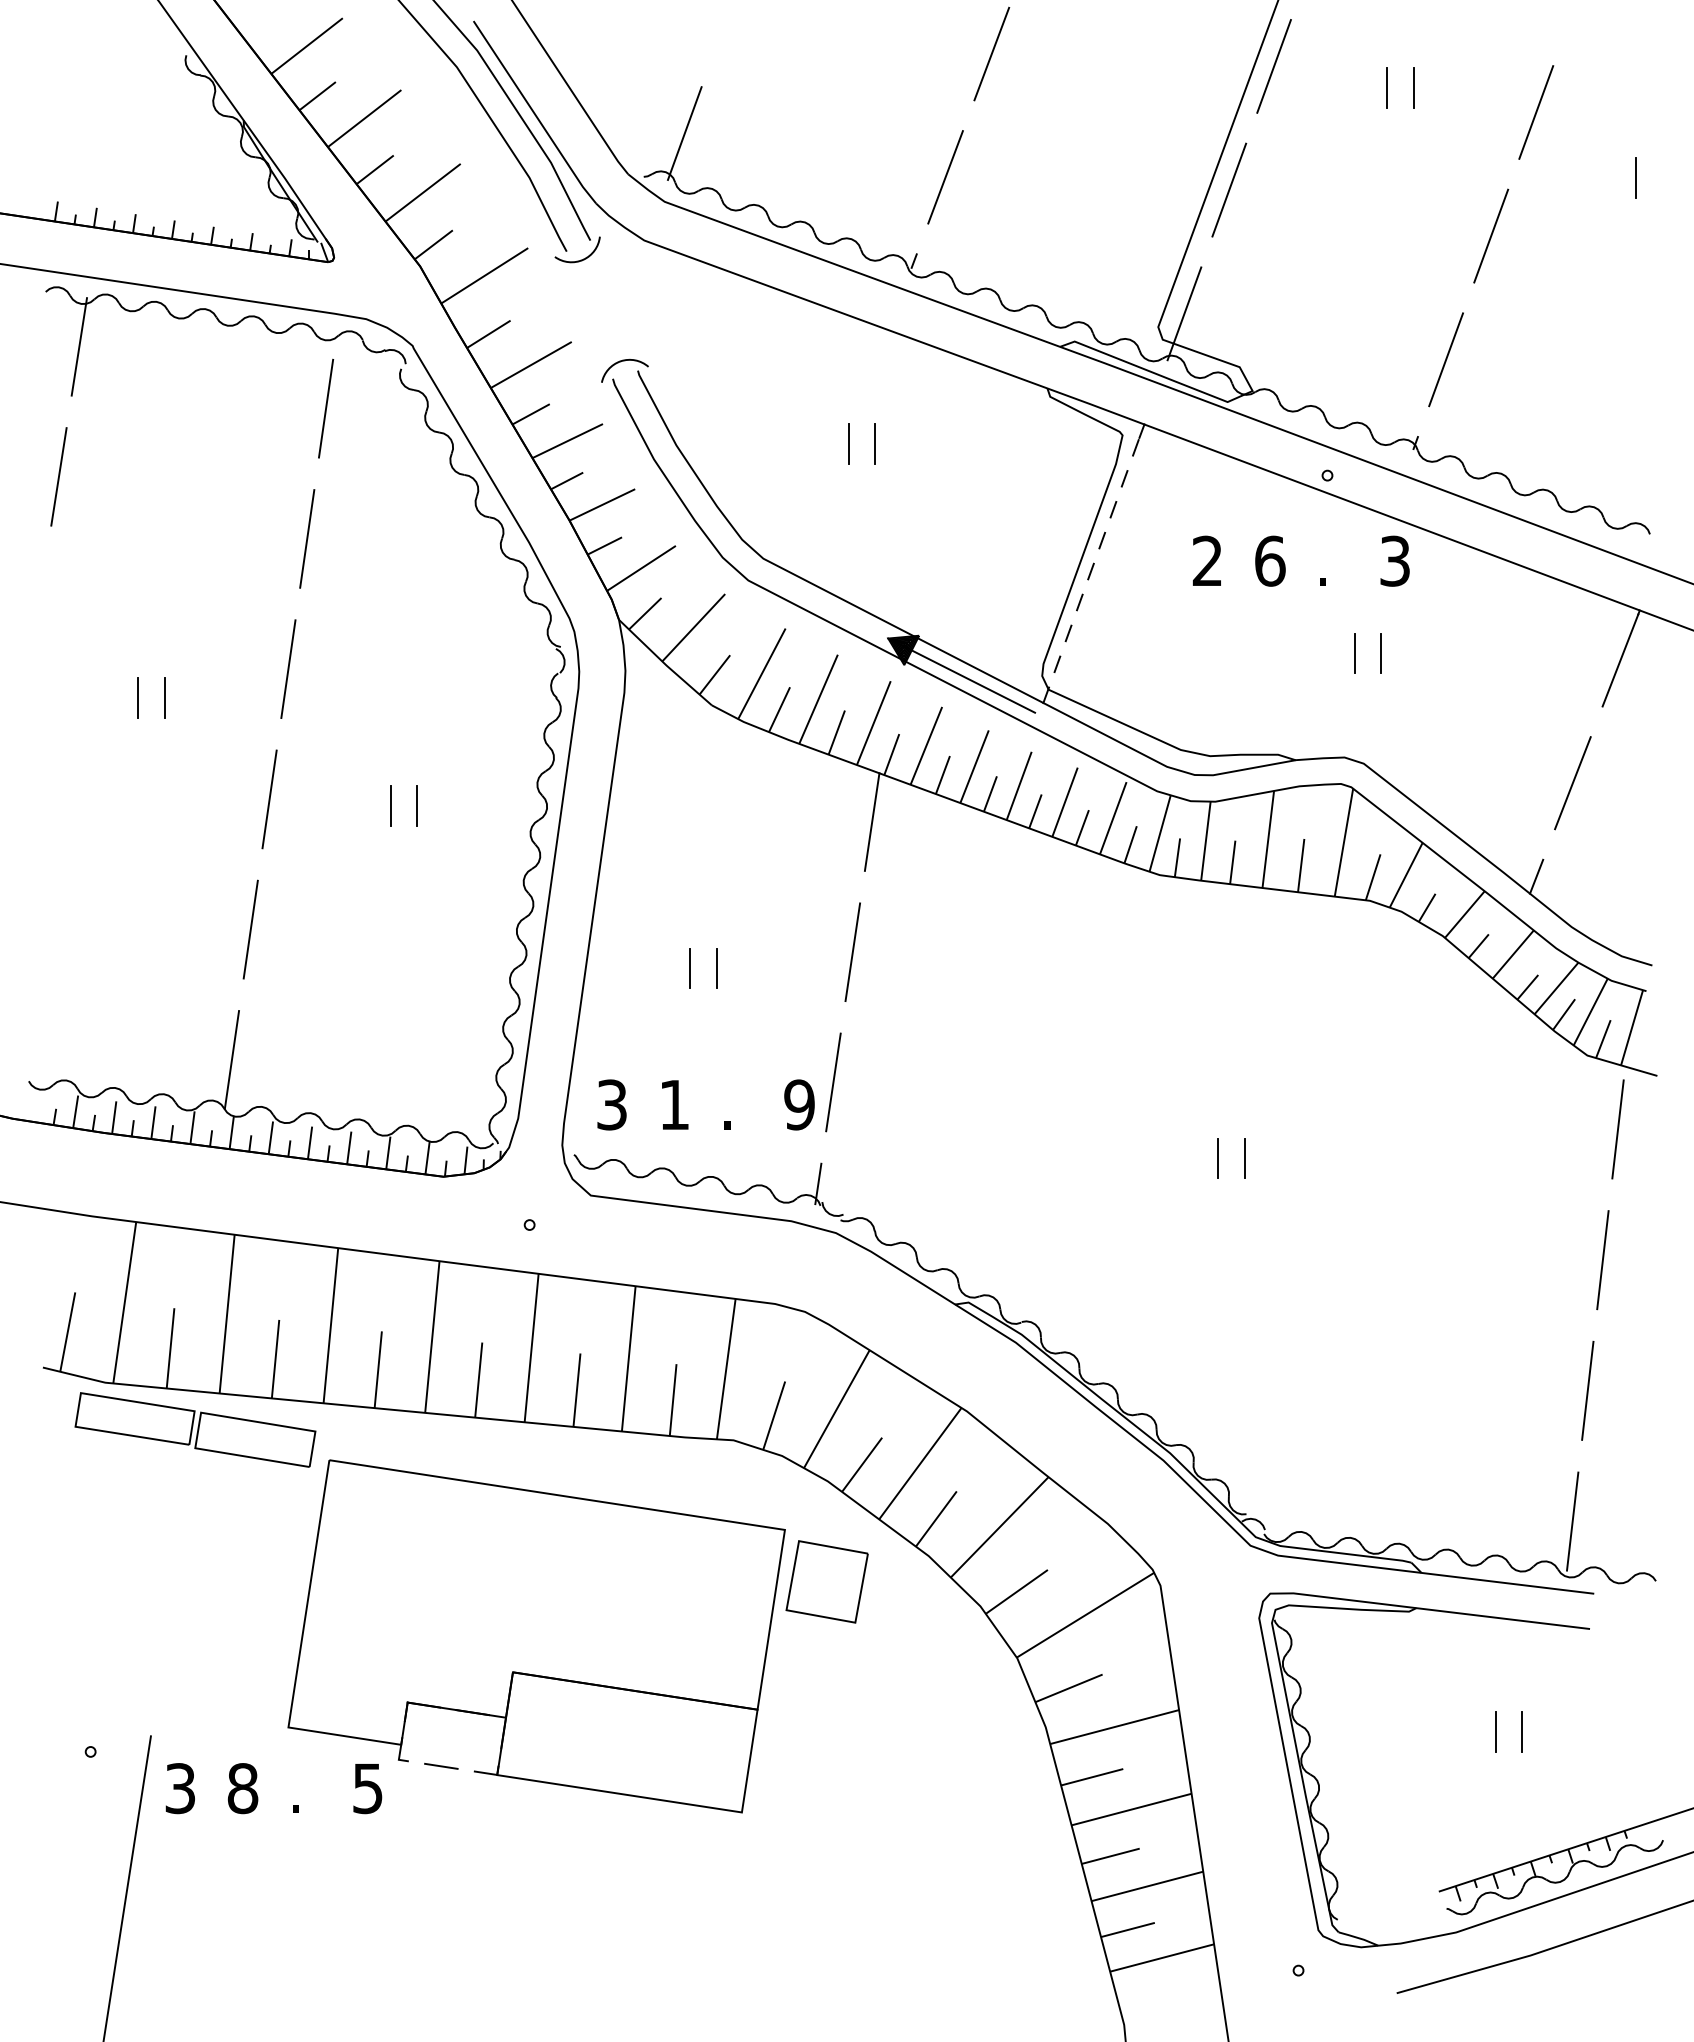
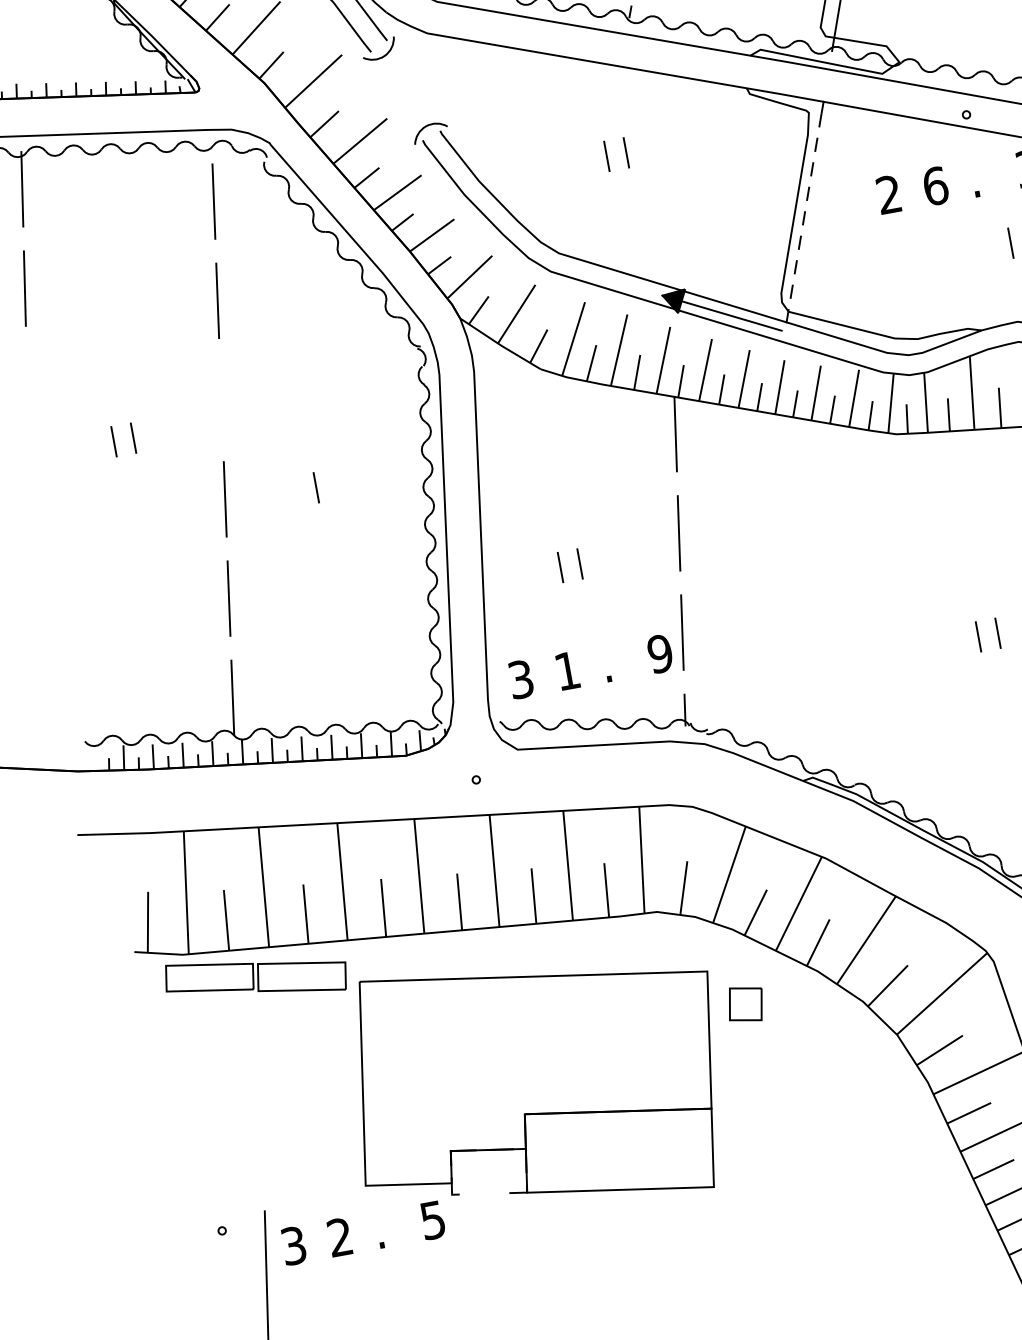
line: (288, 669) -> (221, 400), removed
line: (417, 805) -> (335, 483), removed
part: (826, 1581) -> (745, 1004), size x0.6
line: (441, 1765) -> (484, 1193), removed
text: (242, 1788) -> (339, 1237), 8 -> 2

